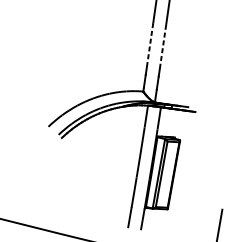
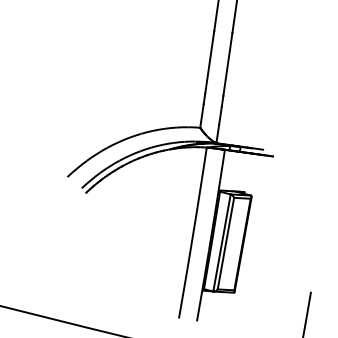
line: (149, 44) -> (209, 62), dashed -> solid
line: (162, 46) -> (227, 64), dashed -> solid

